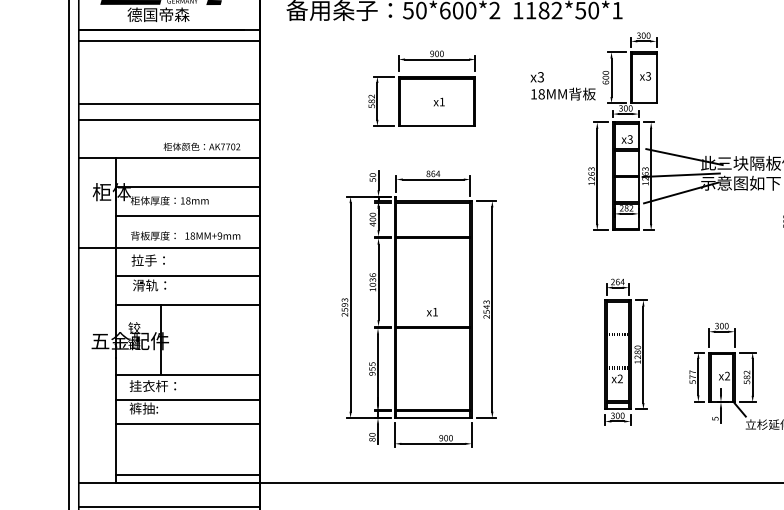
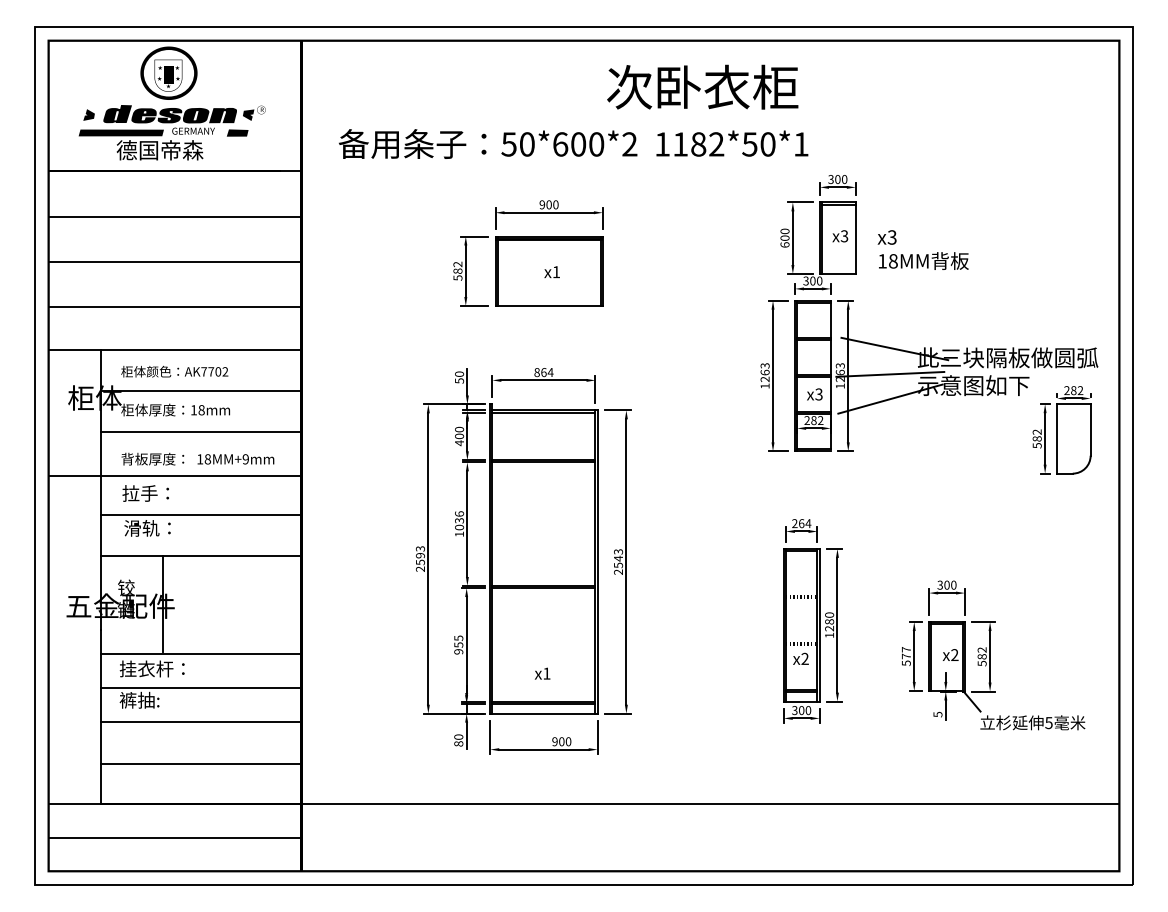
line: (168, 40) -> (174, 216), moved
text: (562, 85) -> (922, 249), moved
line: (169, 104) -> (175, 307), moved
line: (169, 120) -> (175, 261), moved
text: (626, 139) -> (814, 394), moved
text: (201, 146) -> (174, 371), moved
text: (432, 312) -> (542, 673), moved
line: (187, 475) -> (200, 764), moved

